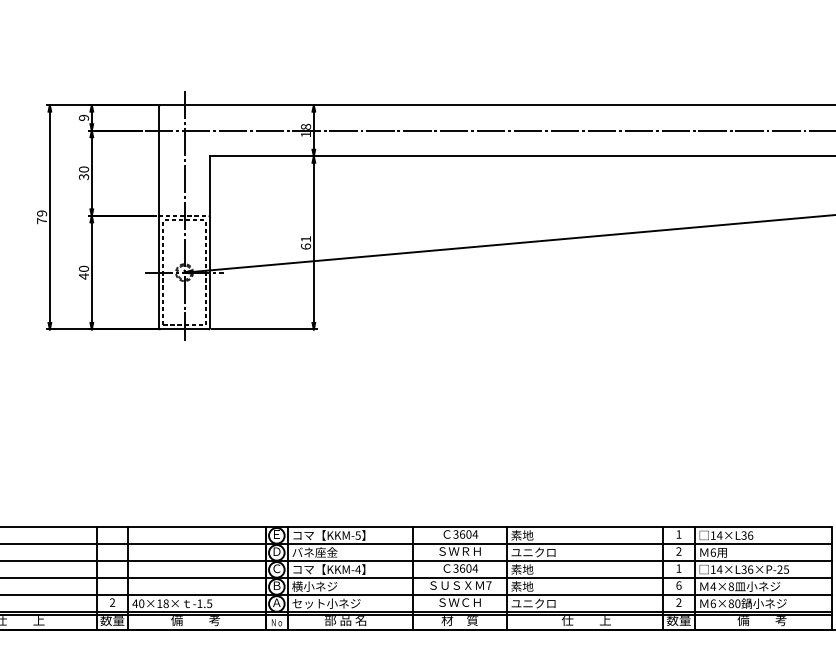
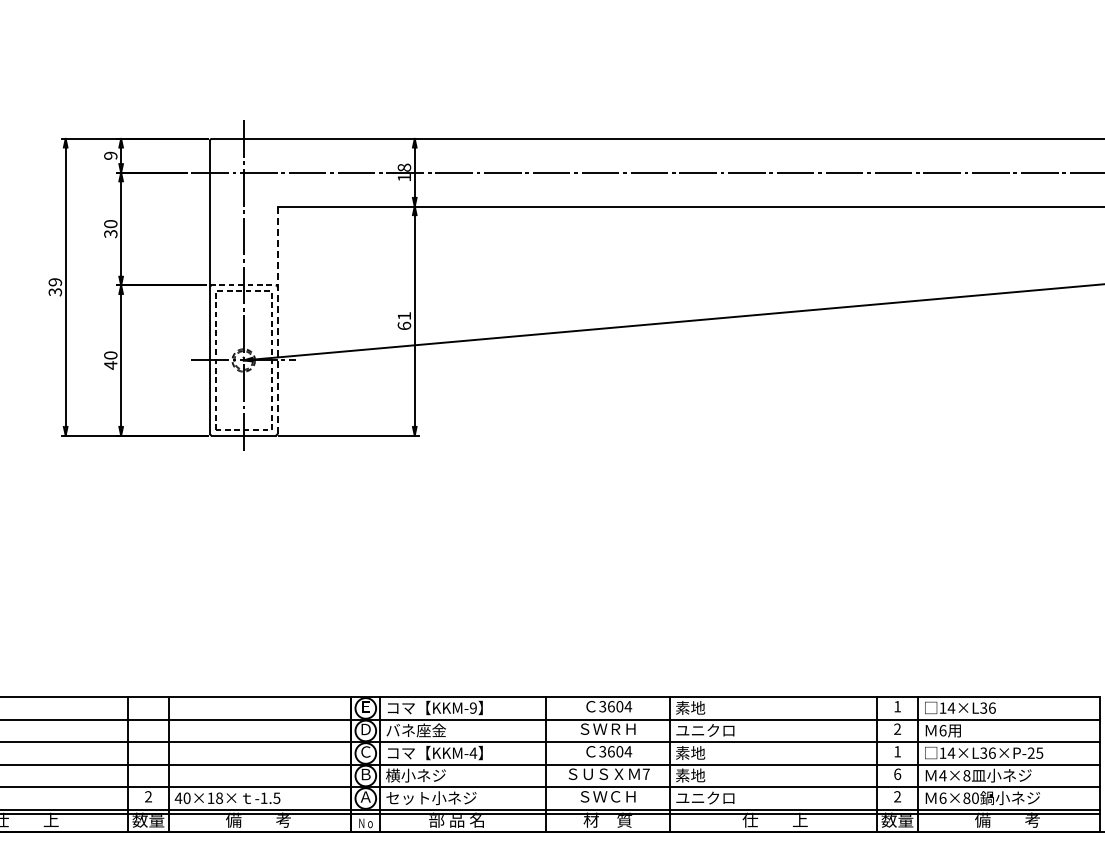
text: (42, 221) -> (55, 292), 79 -> 39
line: (210, 242) -> (277, 320), solid -> dashed
text: (357, 535) -> (472, 707), KKM-5 -> KKM-9

